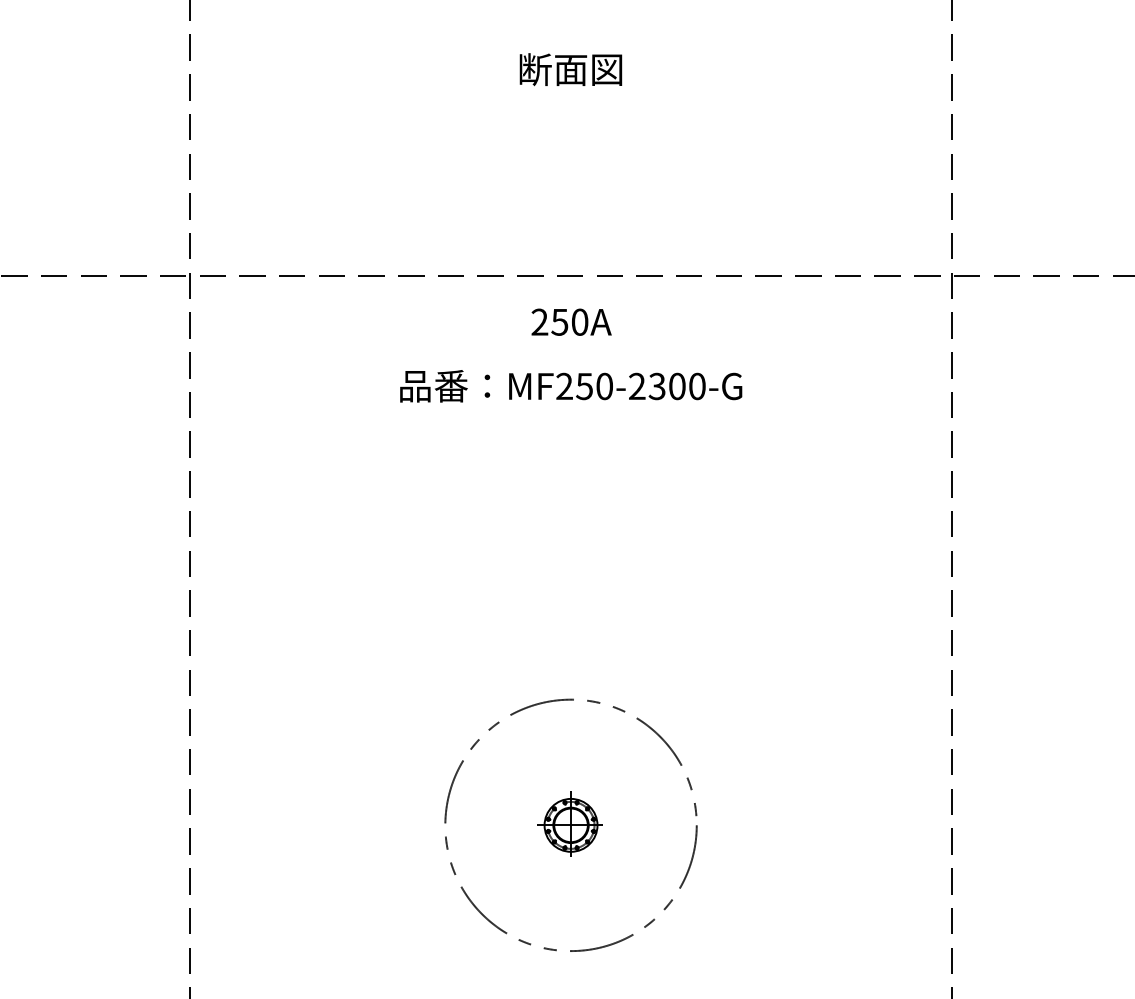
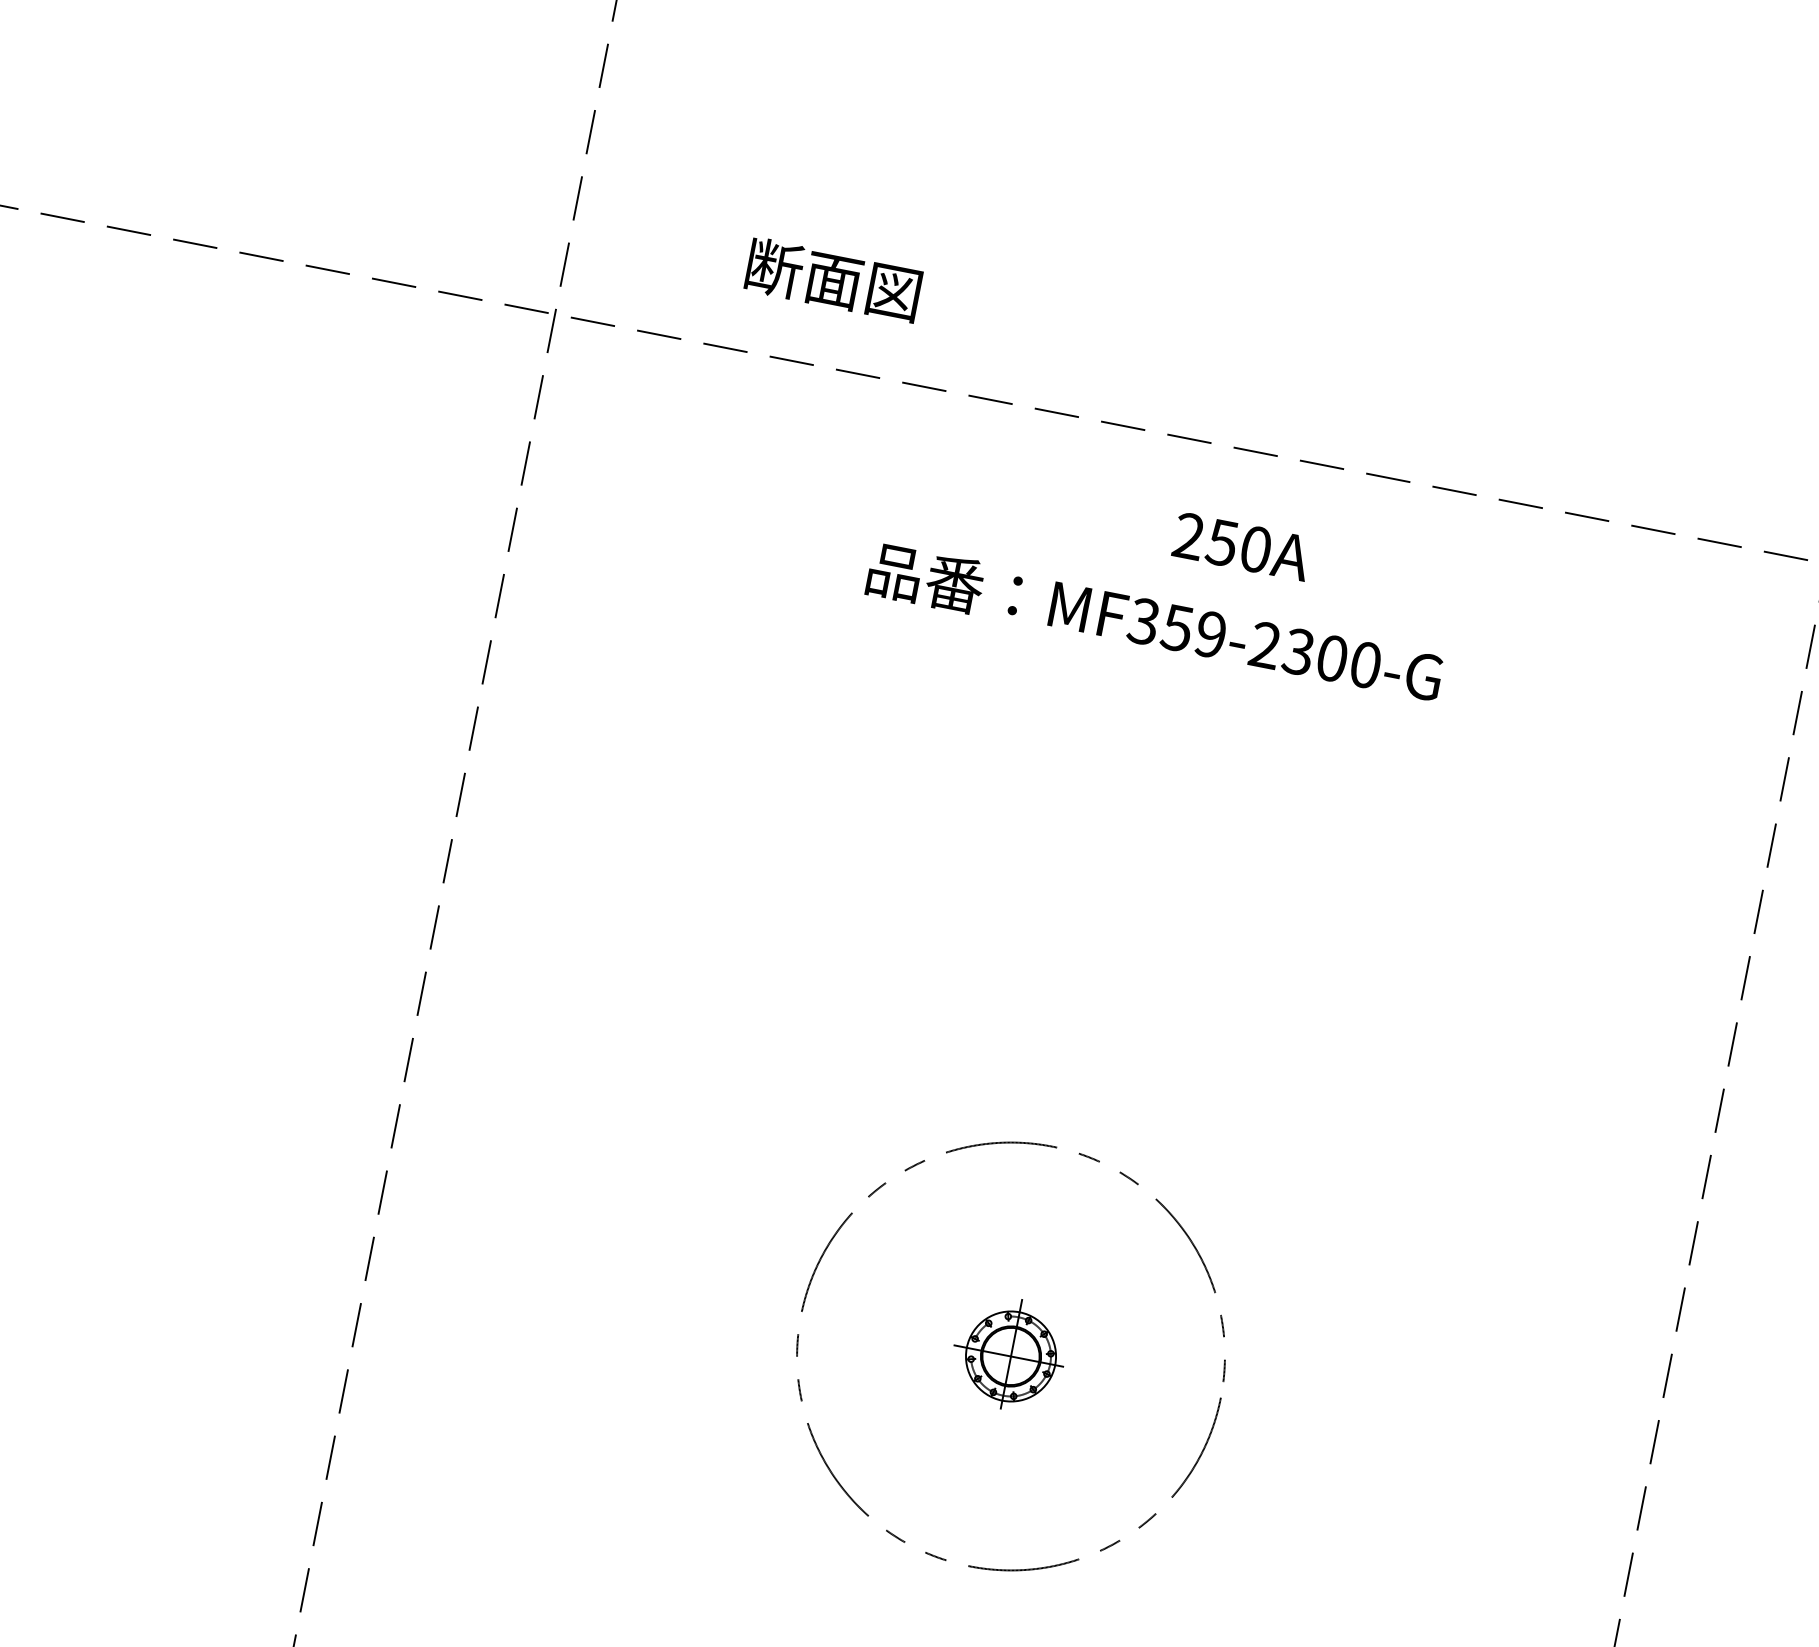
text: (570, 69) -> (832, 279), moved
text: (571, 321) -> (1242, 545), moved
text: (584, 386) -> (1177, 628), MF250-2300-G -> MF359-2300-G

